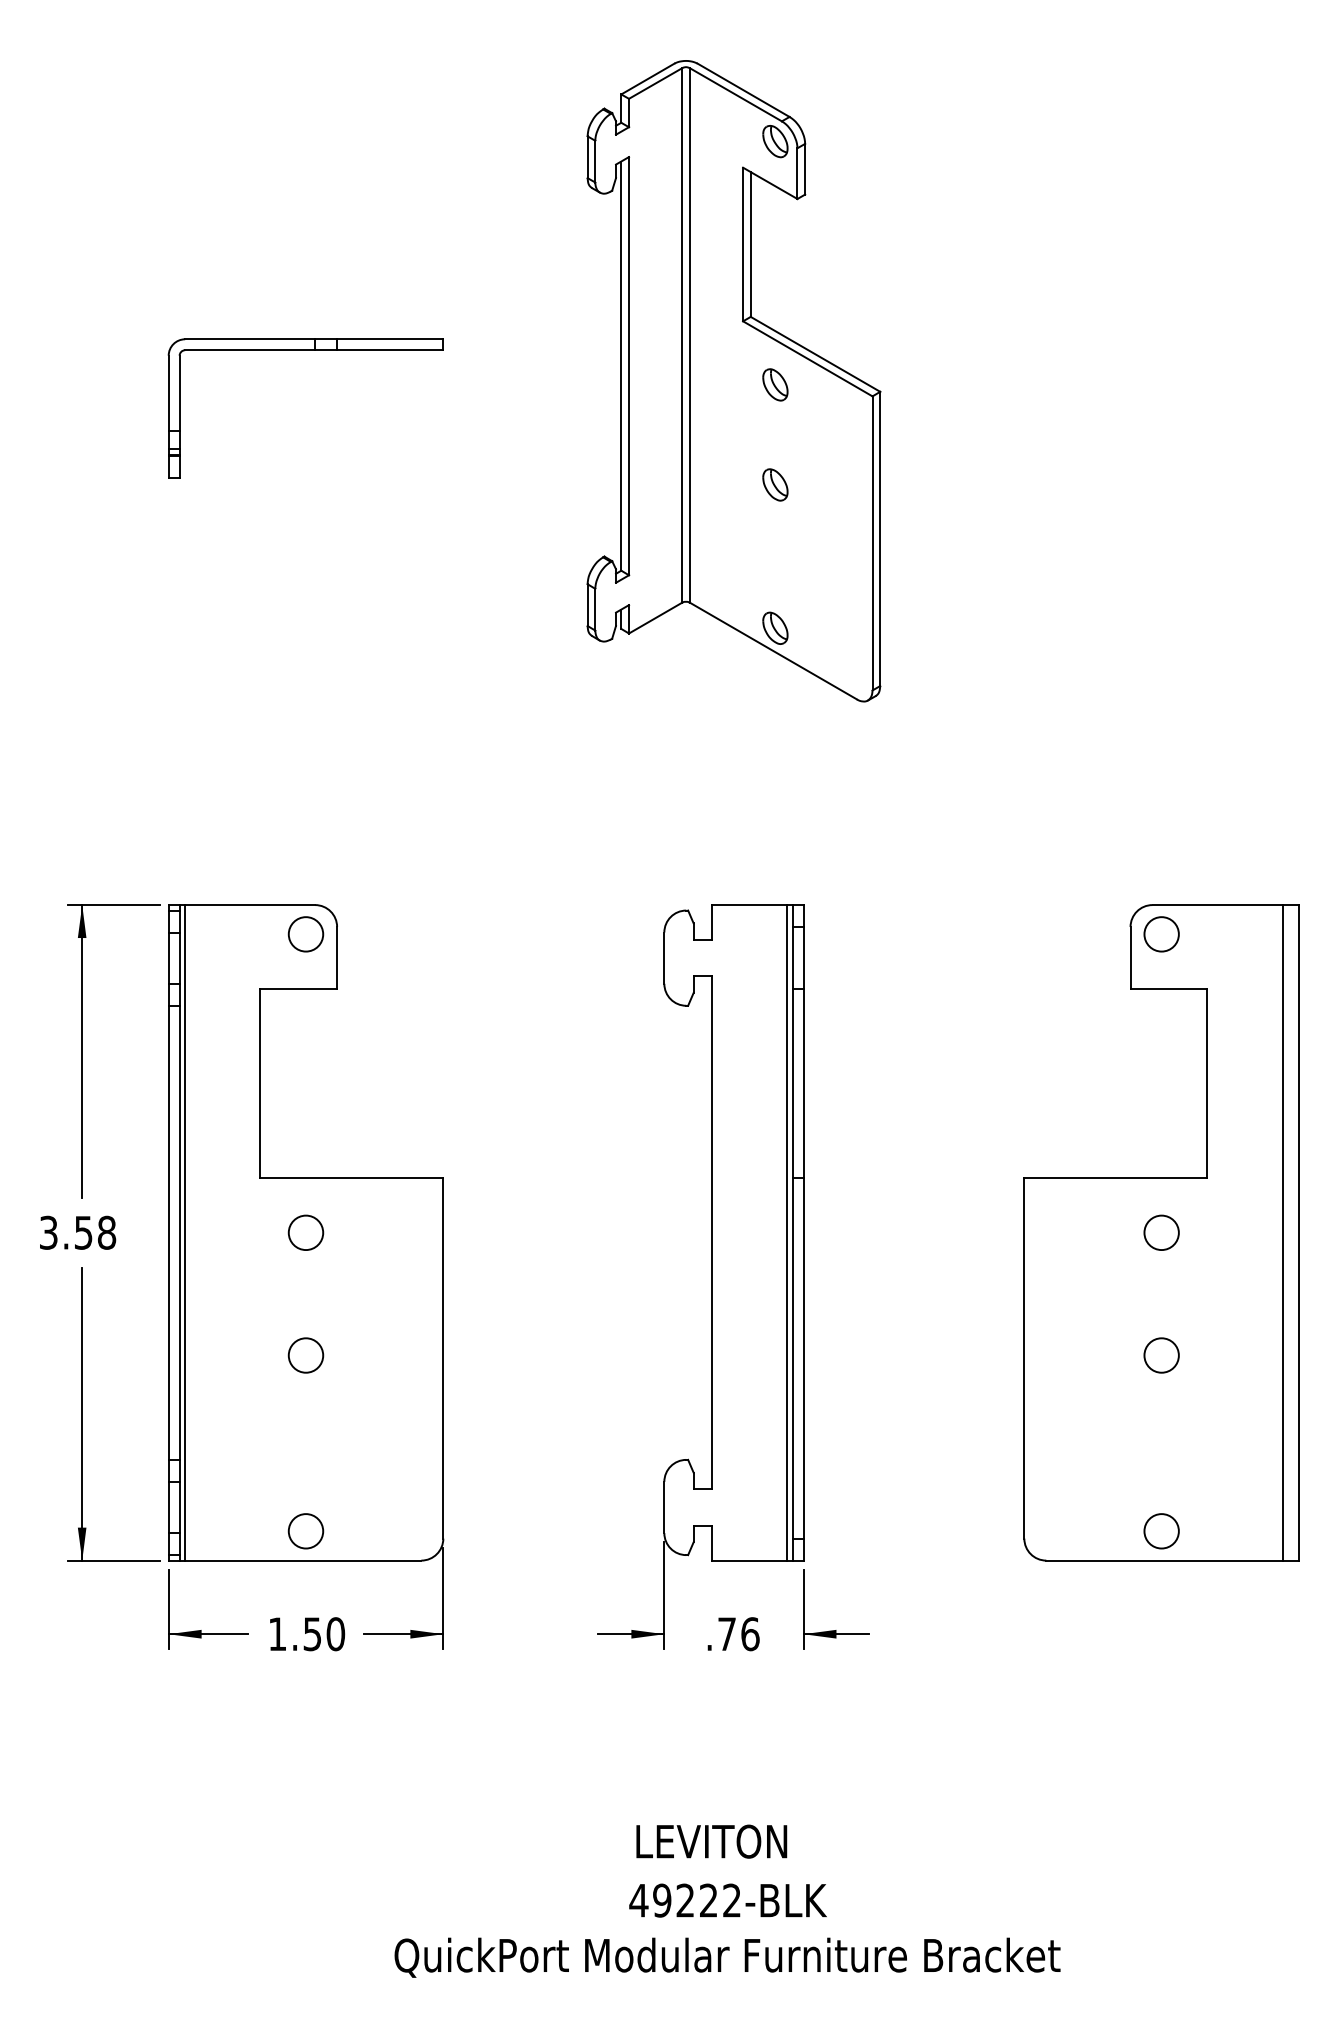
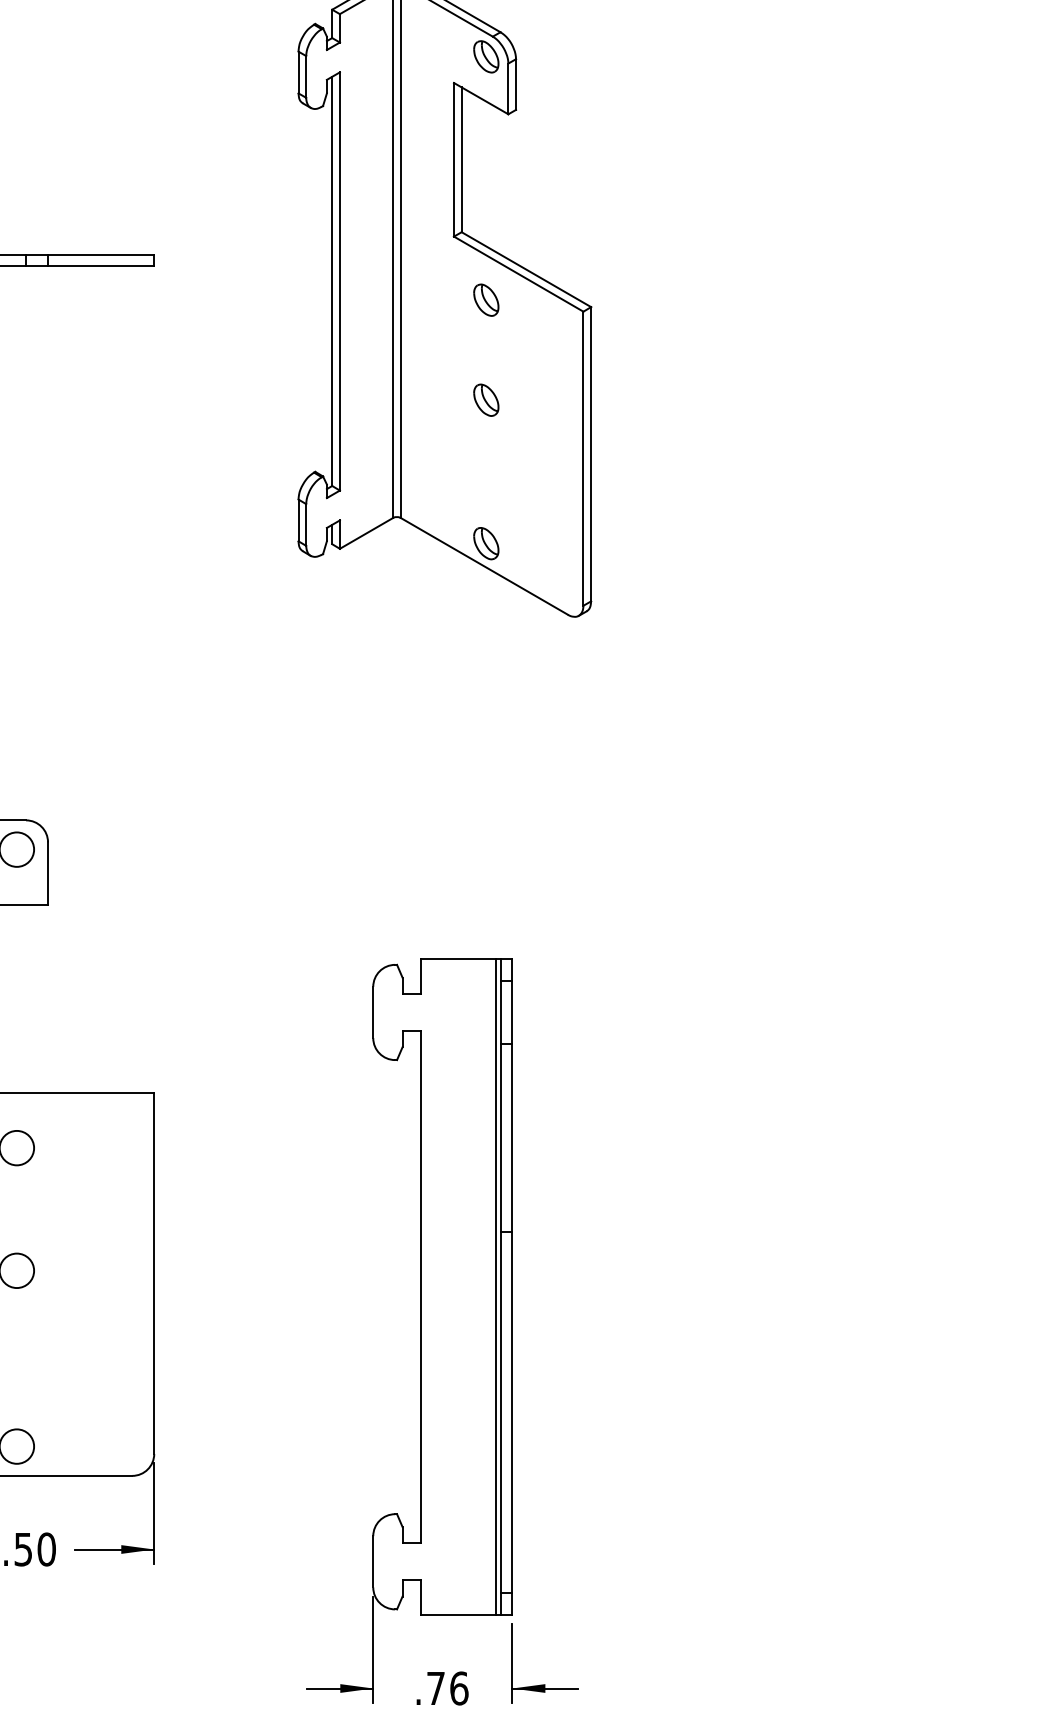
part: (1161, 1232) -> (872, 1147), removed
part: (733, 1277) -> (442, 1331), moved

